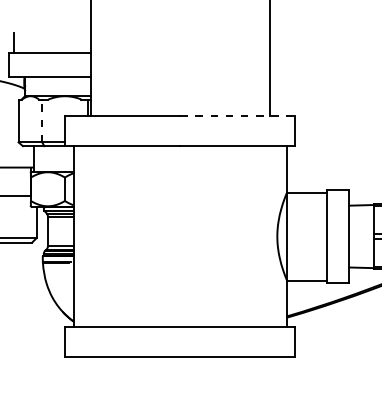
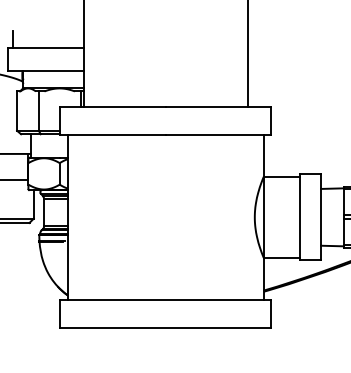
line: (237, 115) -> (218, 106), dashed -> solid
line: (41, 121) -> (38, 111), dashed -> solid

